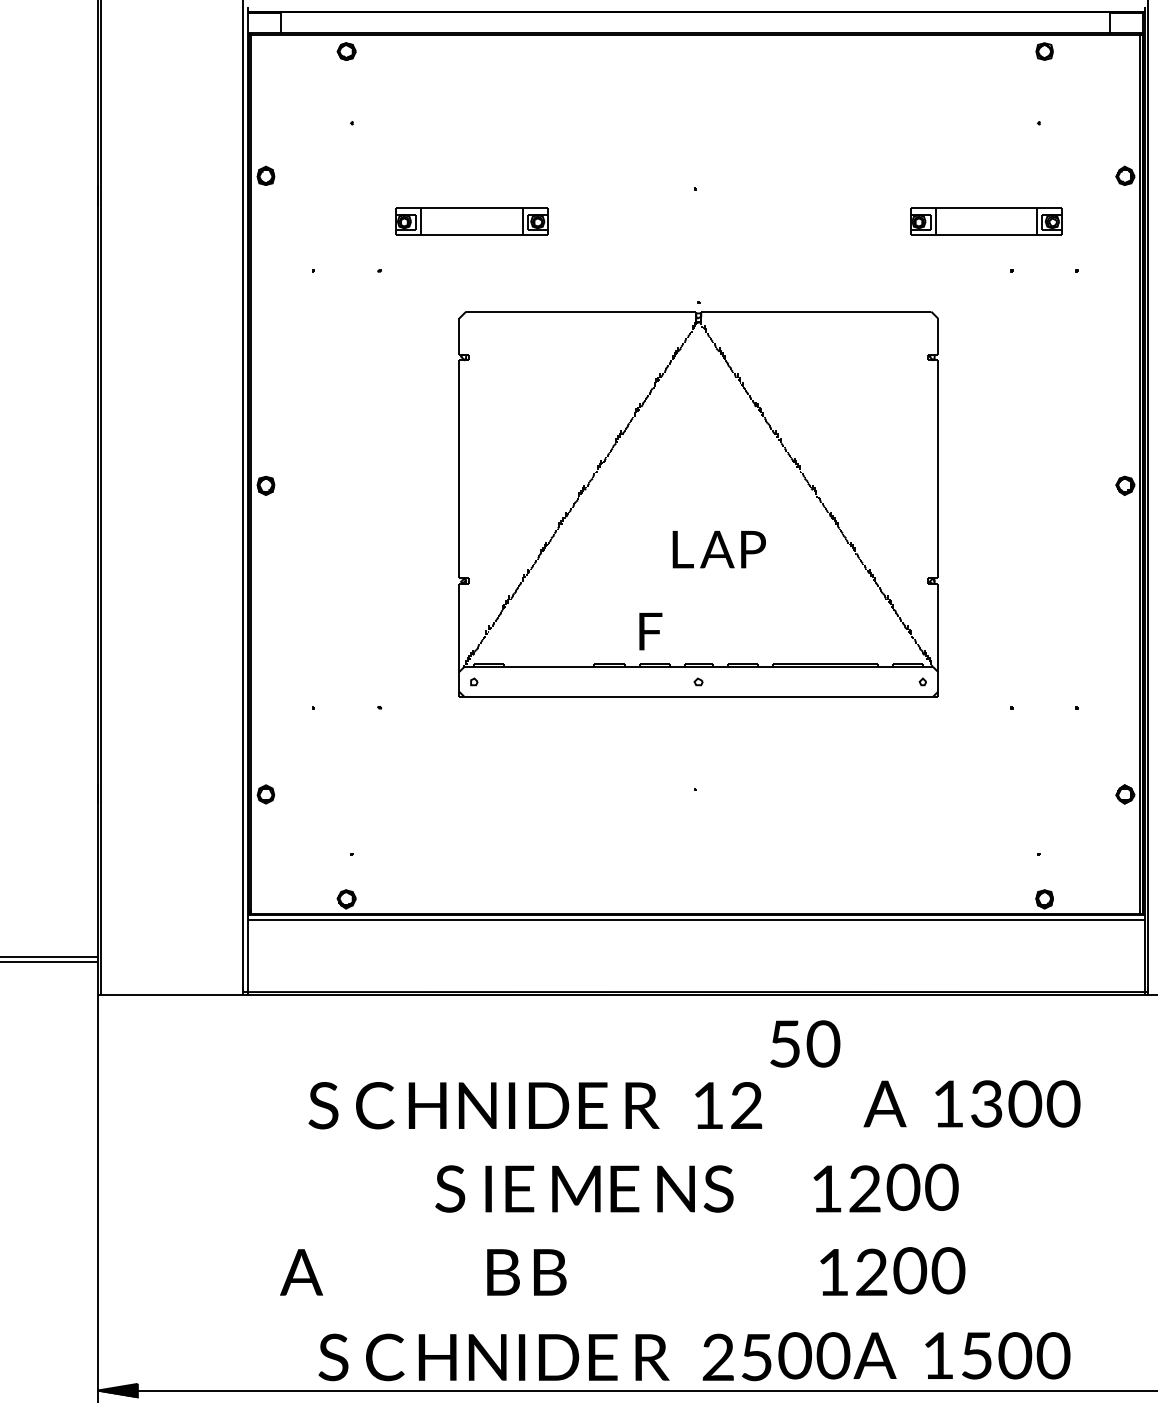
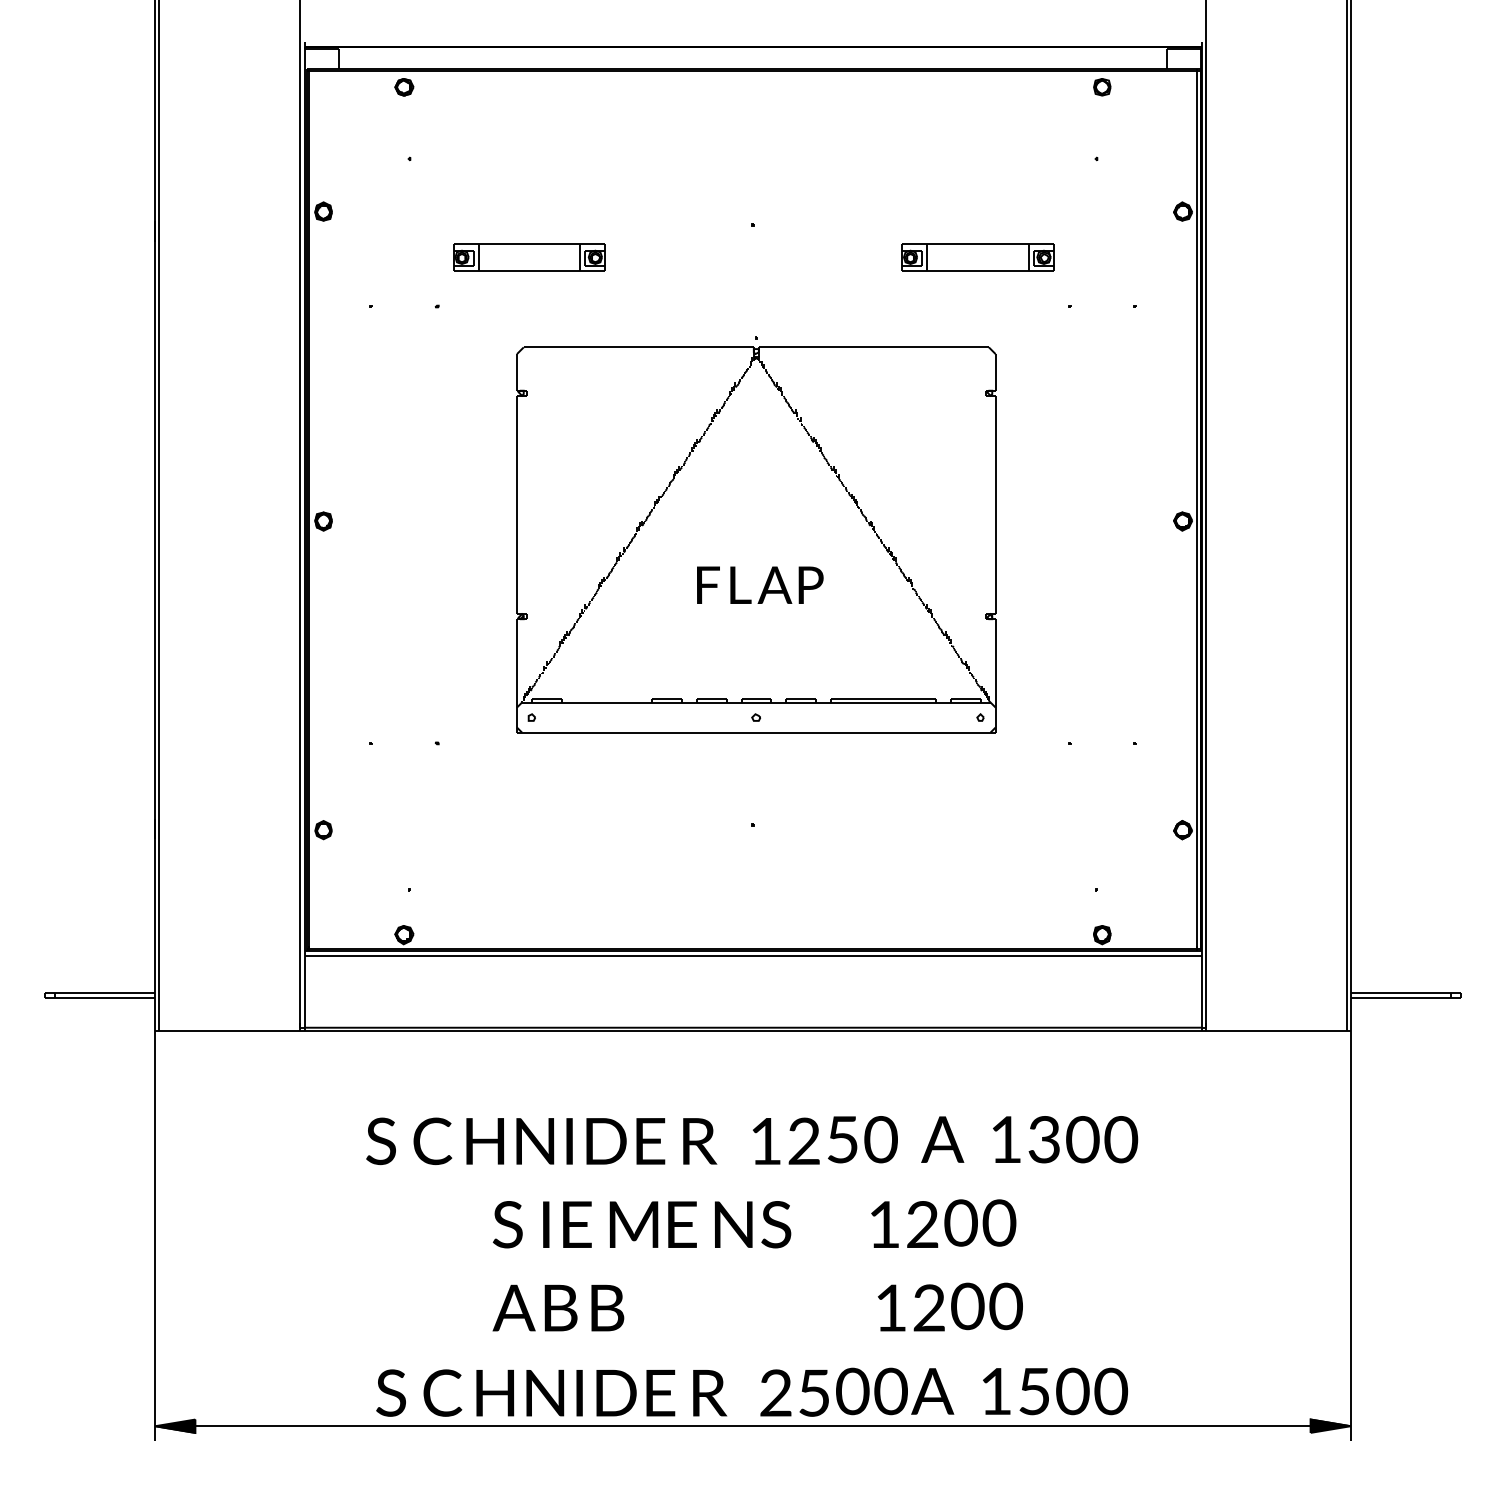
part: (985, 221) -> (977, 257), moved
text: (650, 630) -> (708, 584), moved
text: (804, 1043) -> (862, 1139), moved
text: (300, 1271) -> (513, 1307), moved

